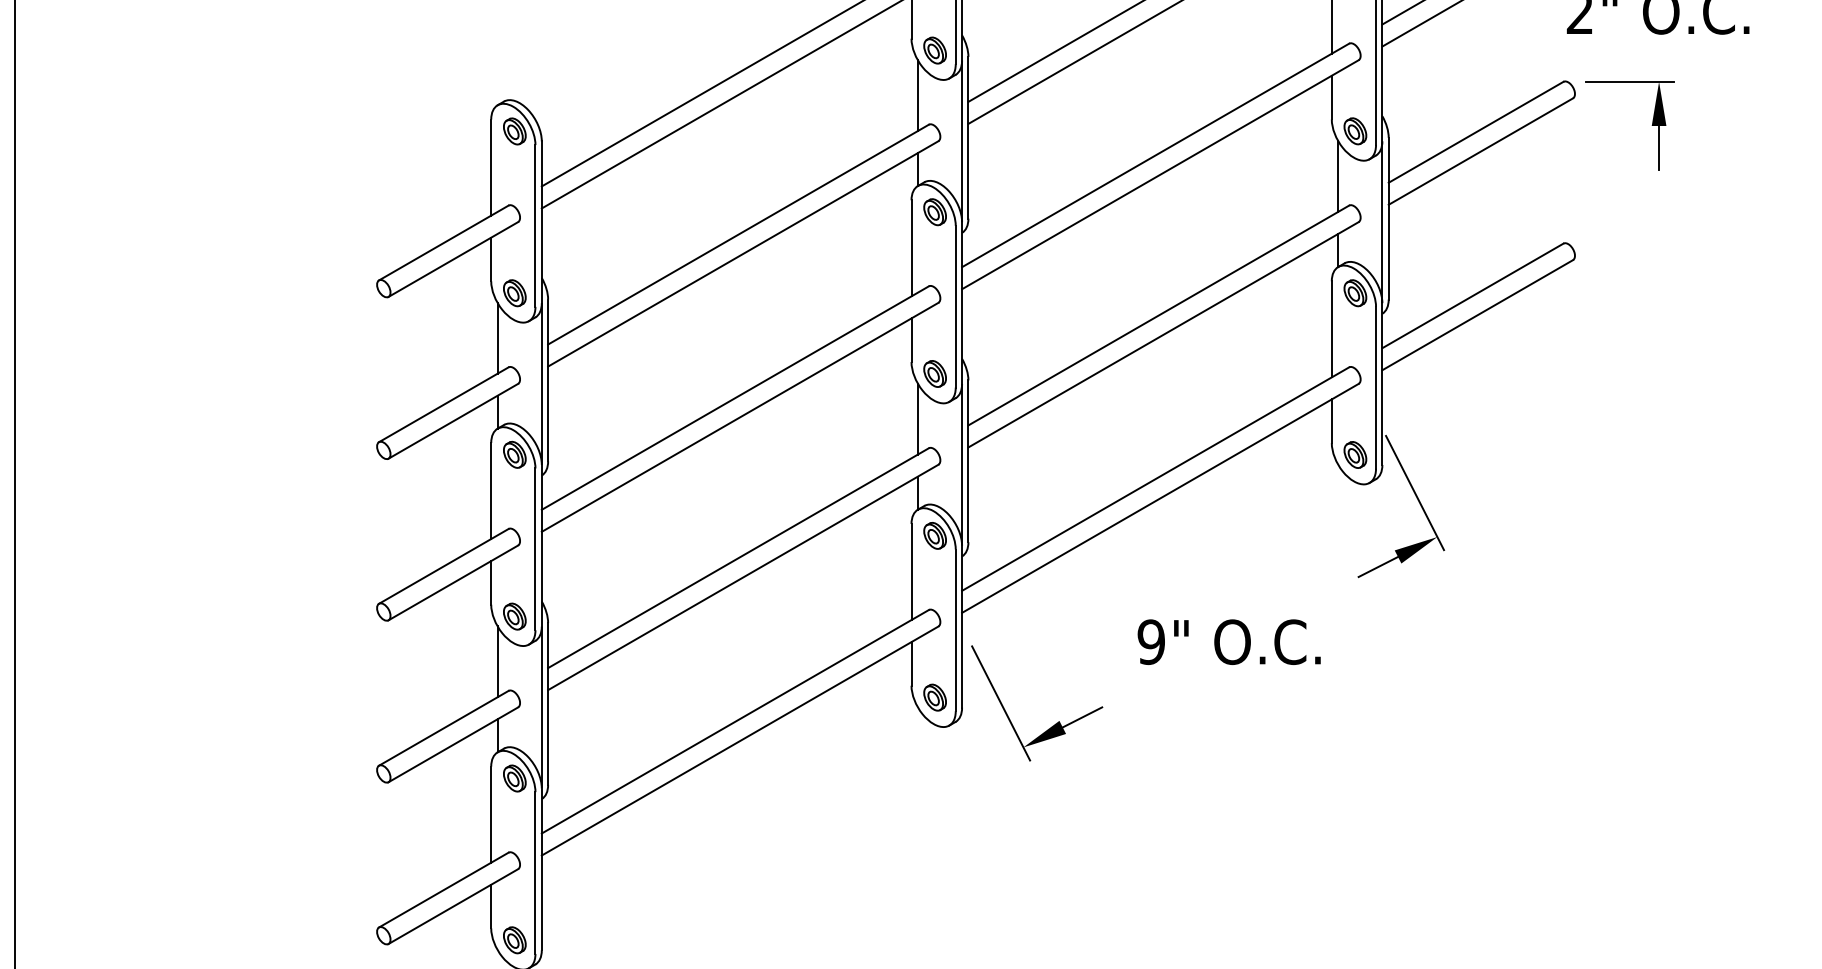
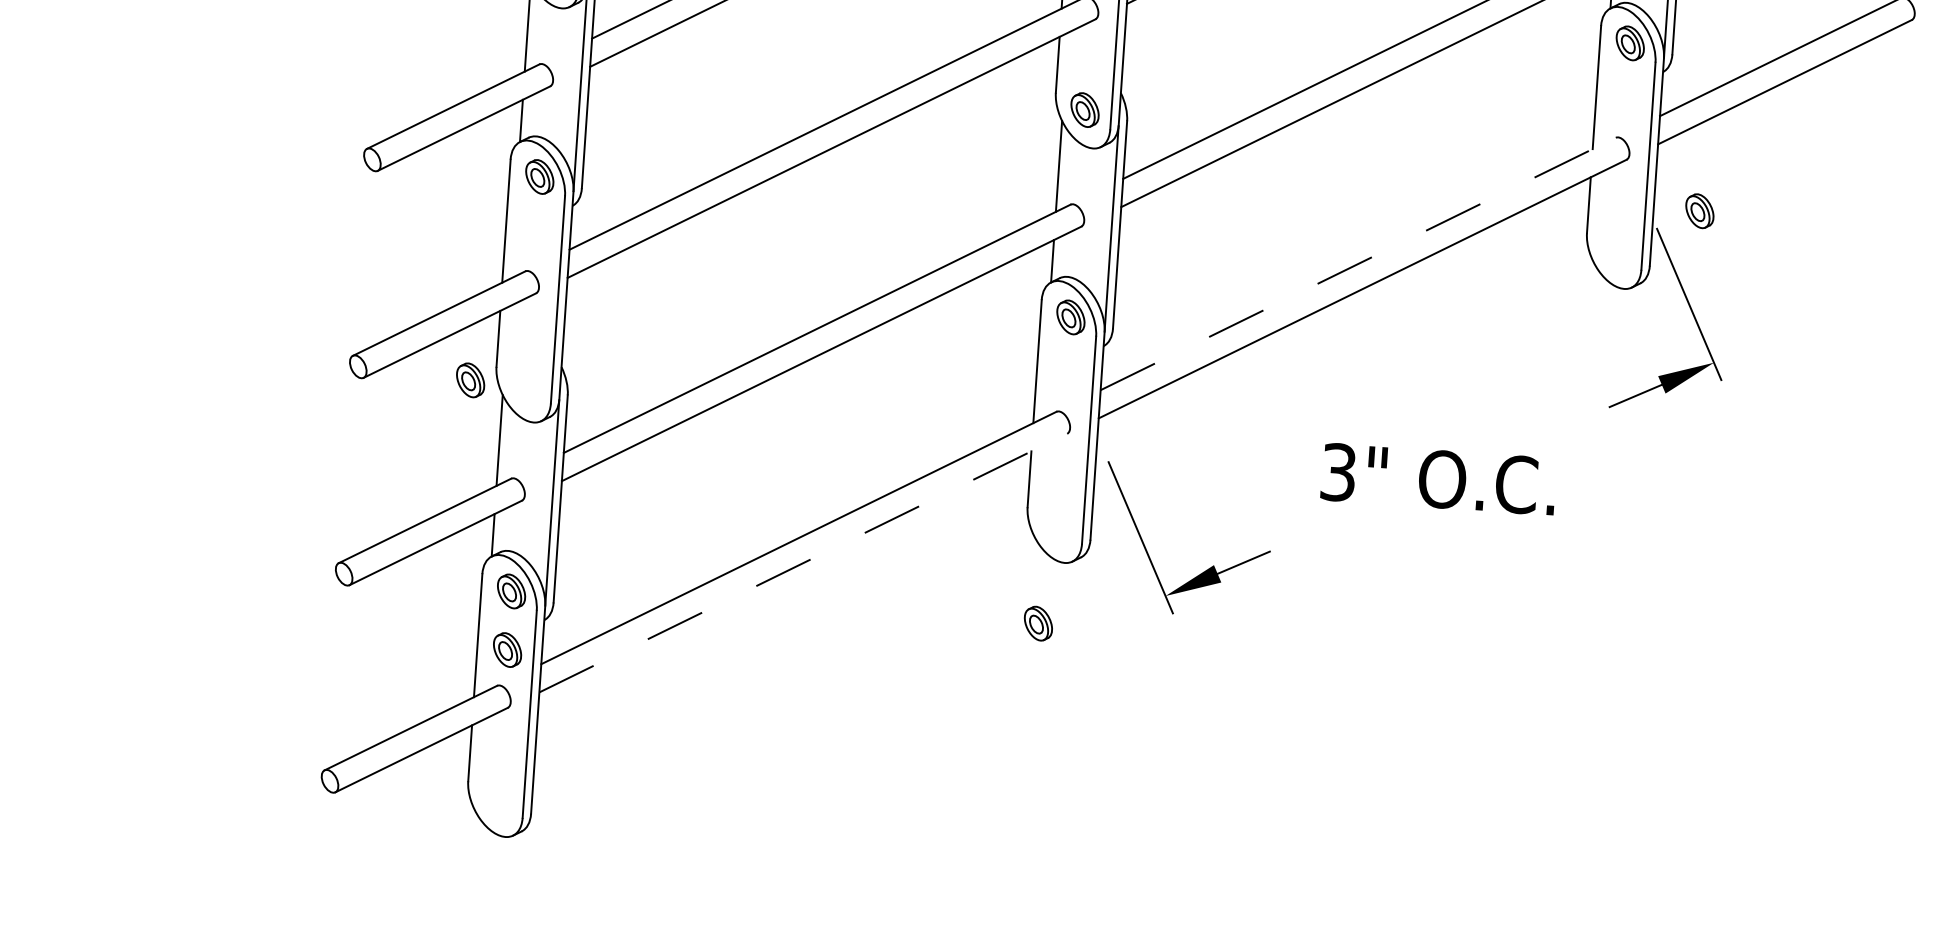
part: (1355, 454) -> (1700, 210), moved
line: (1156, 478) -> (1359, 263), solid -> dashed
part: (514, 616) -> (470, 380), moved
text: (1150, 641) -> (1337, 471), 9" -> 3"
part: (934, 697) -> (1037, 623), moved
line: (740, 741) -> (803, 563), solid -> dashed
part: (514, 940) -> (507, 650), moved

